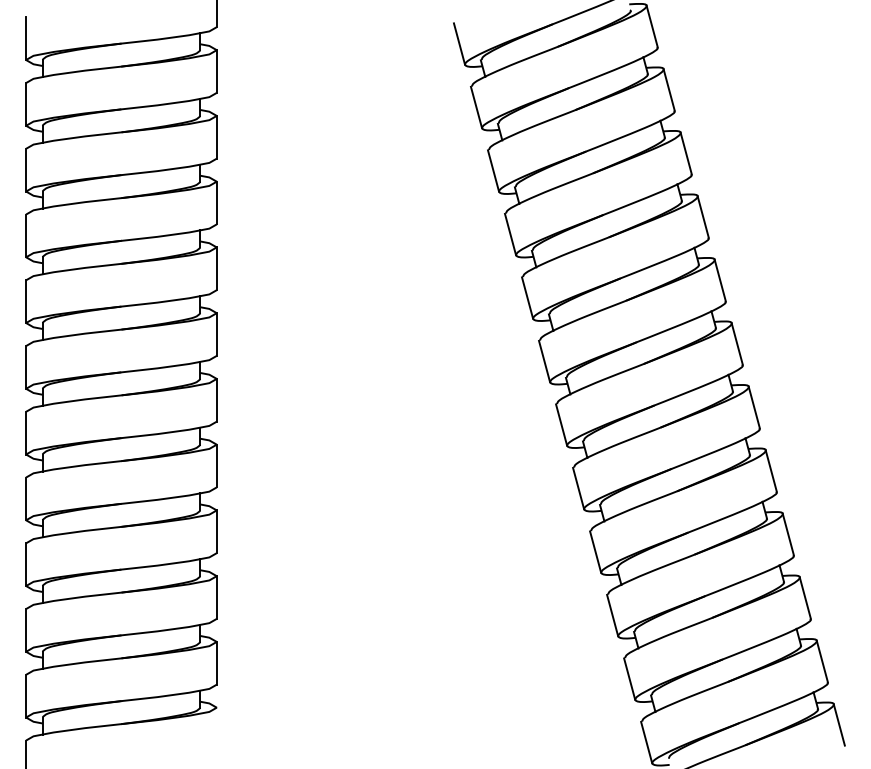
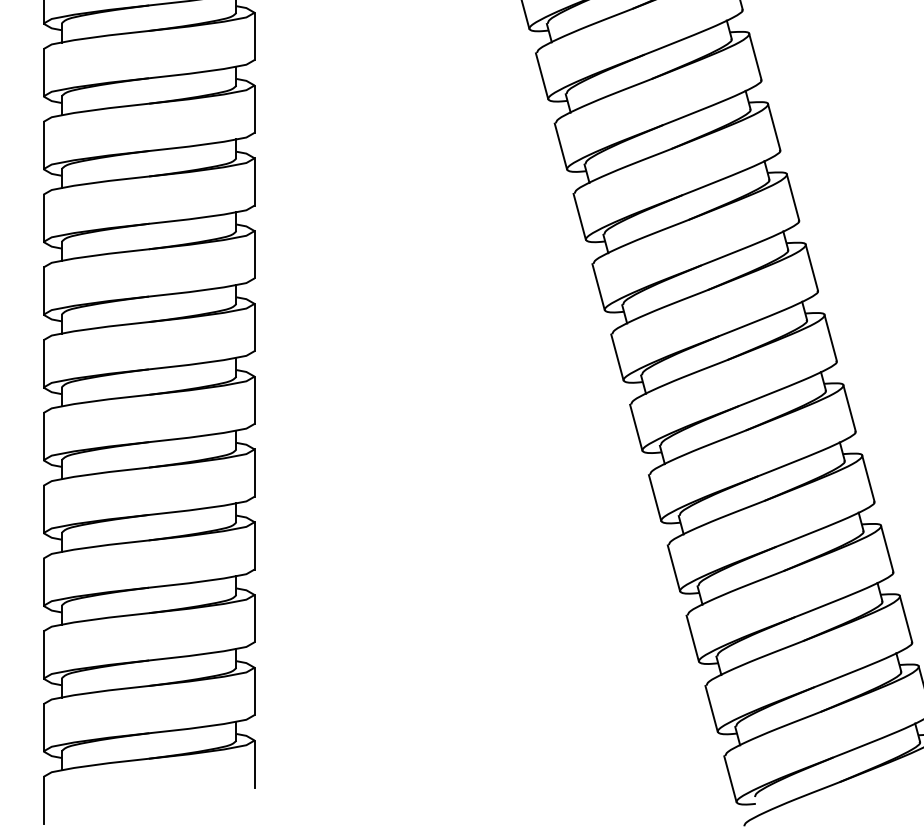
line: (216, 728) -> (254, 763), added

